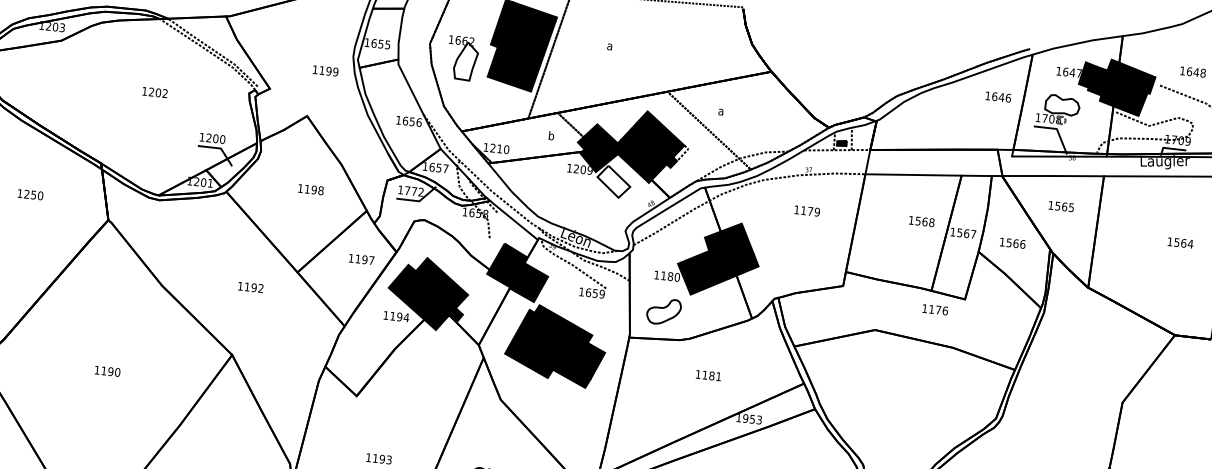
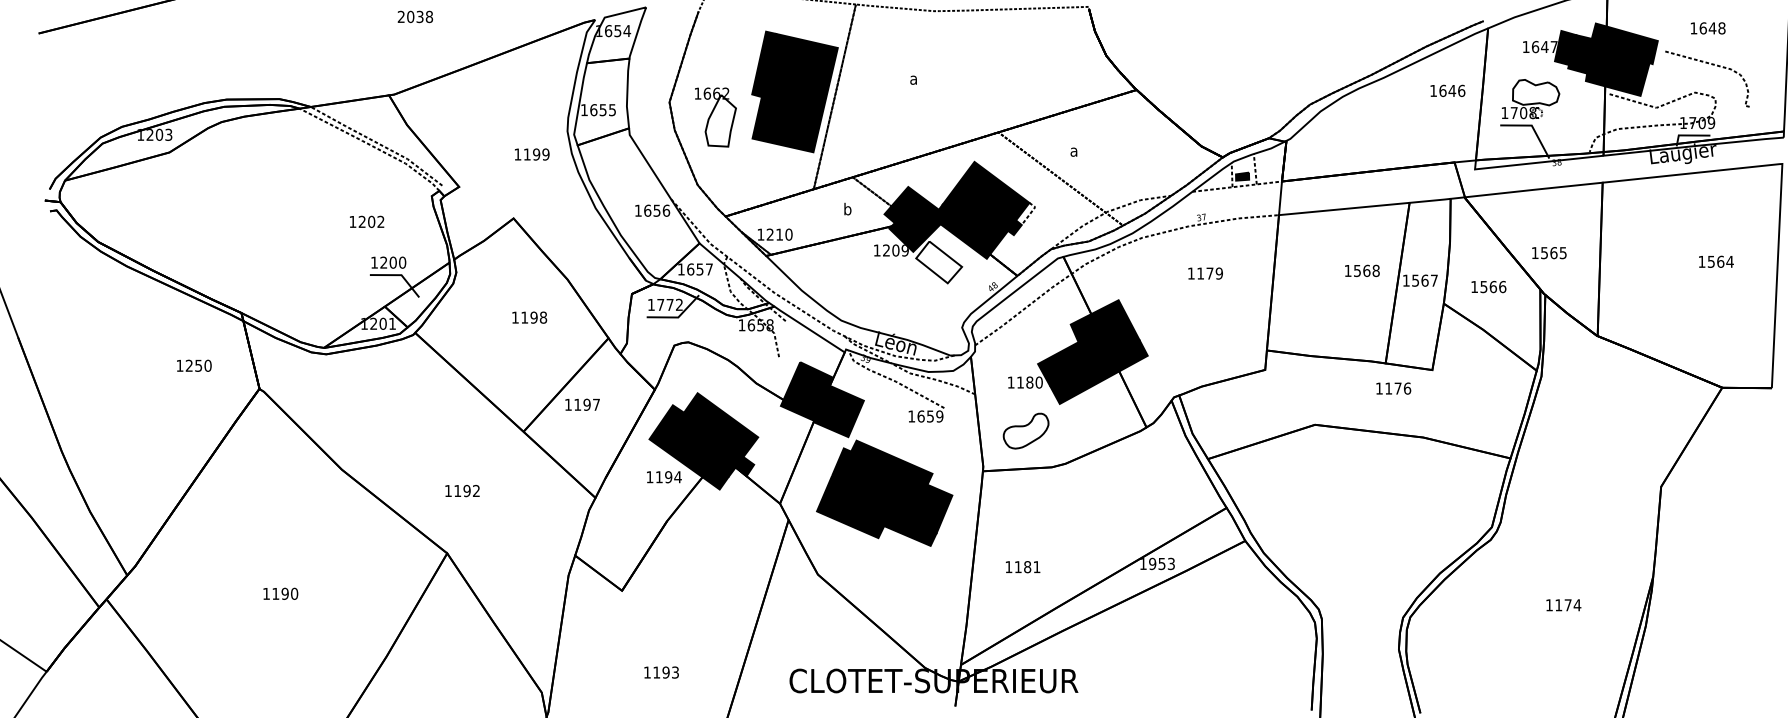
text: (155, 92) -> (367, 221), moved
text: (30, 194) -> (194, 365), moved
text: (1061, 206) -> (1549, 253), moved
text: (361, 259) -> (582, 404), moved
text: (250, 287) -> (462, 491), moved
text: (708, 375) -> (1023, 567), moved

